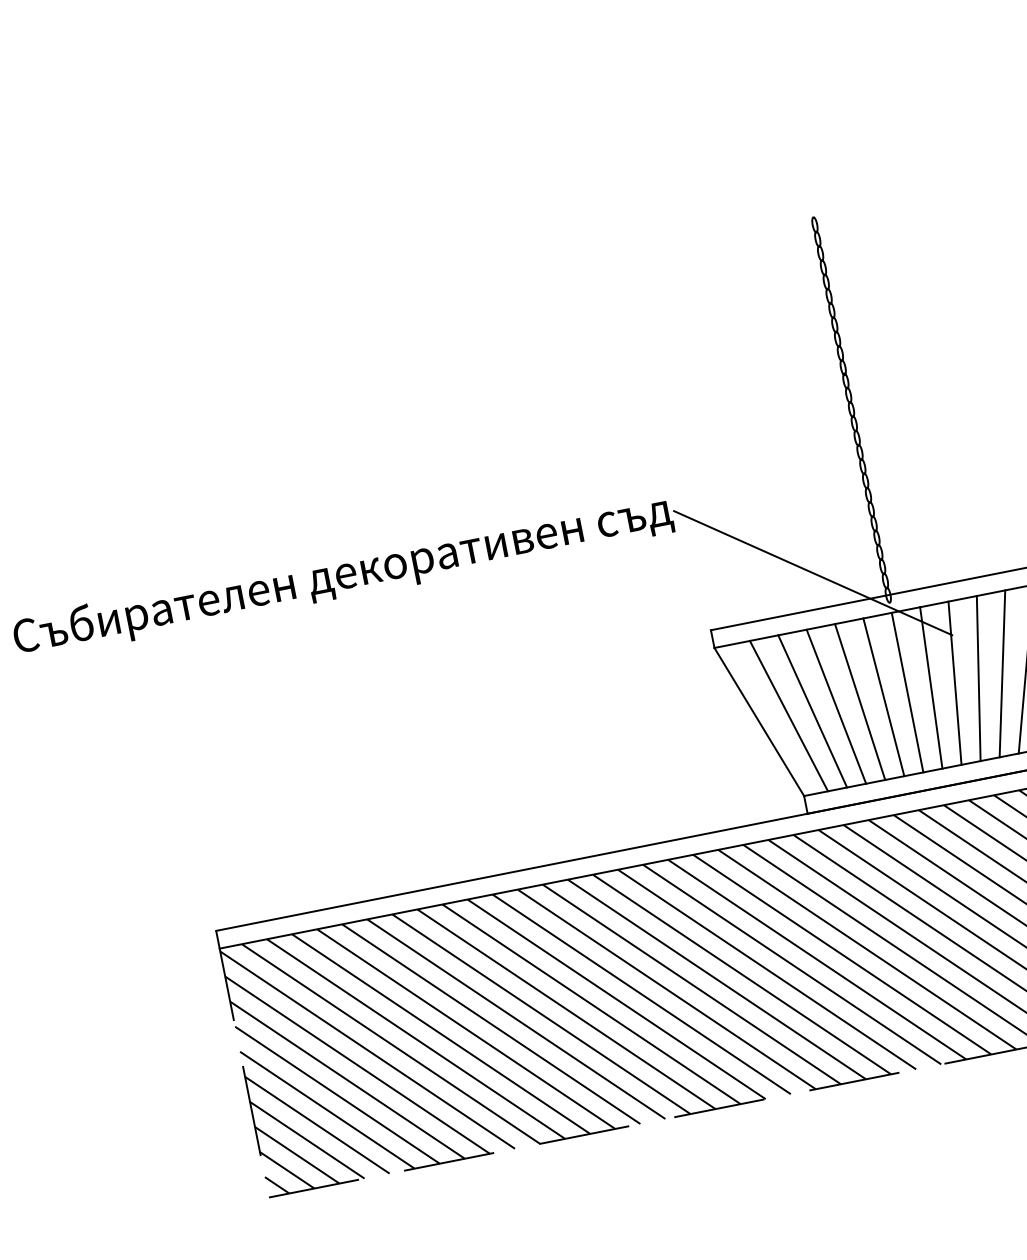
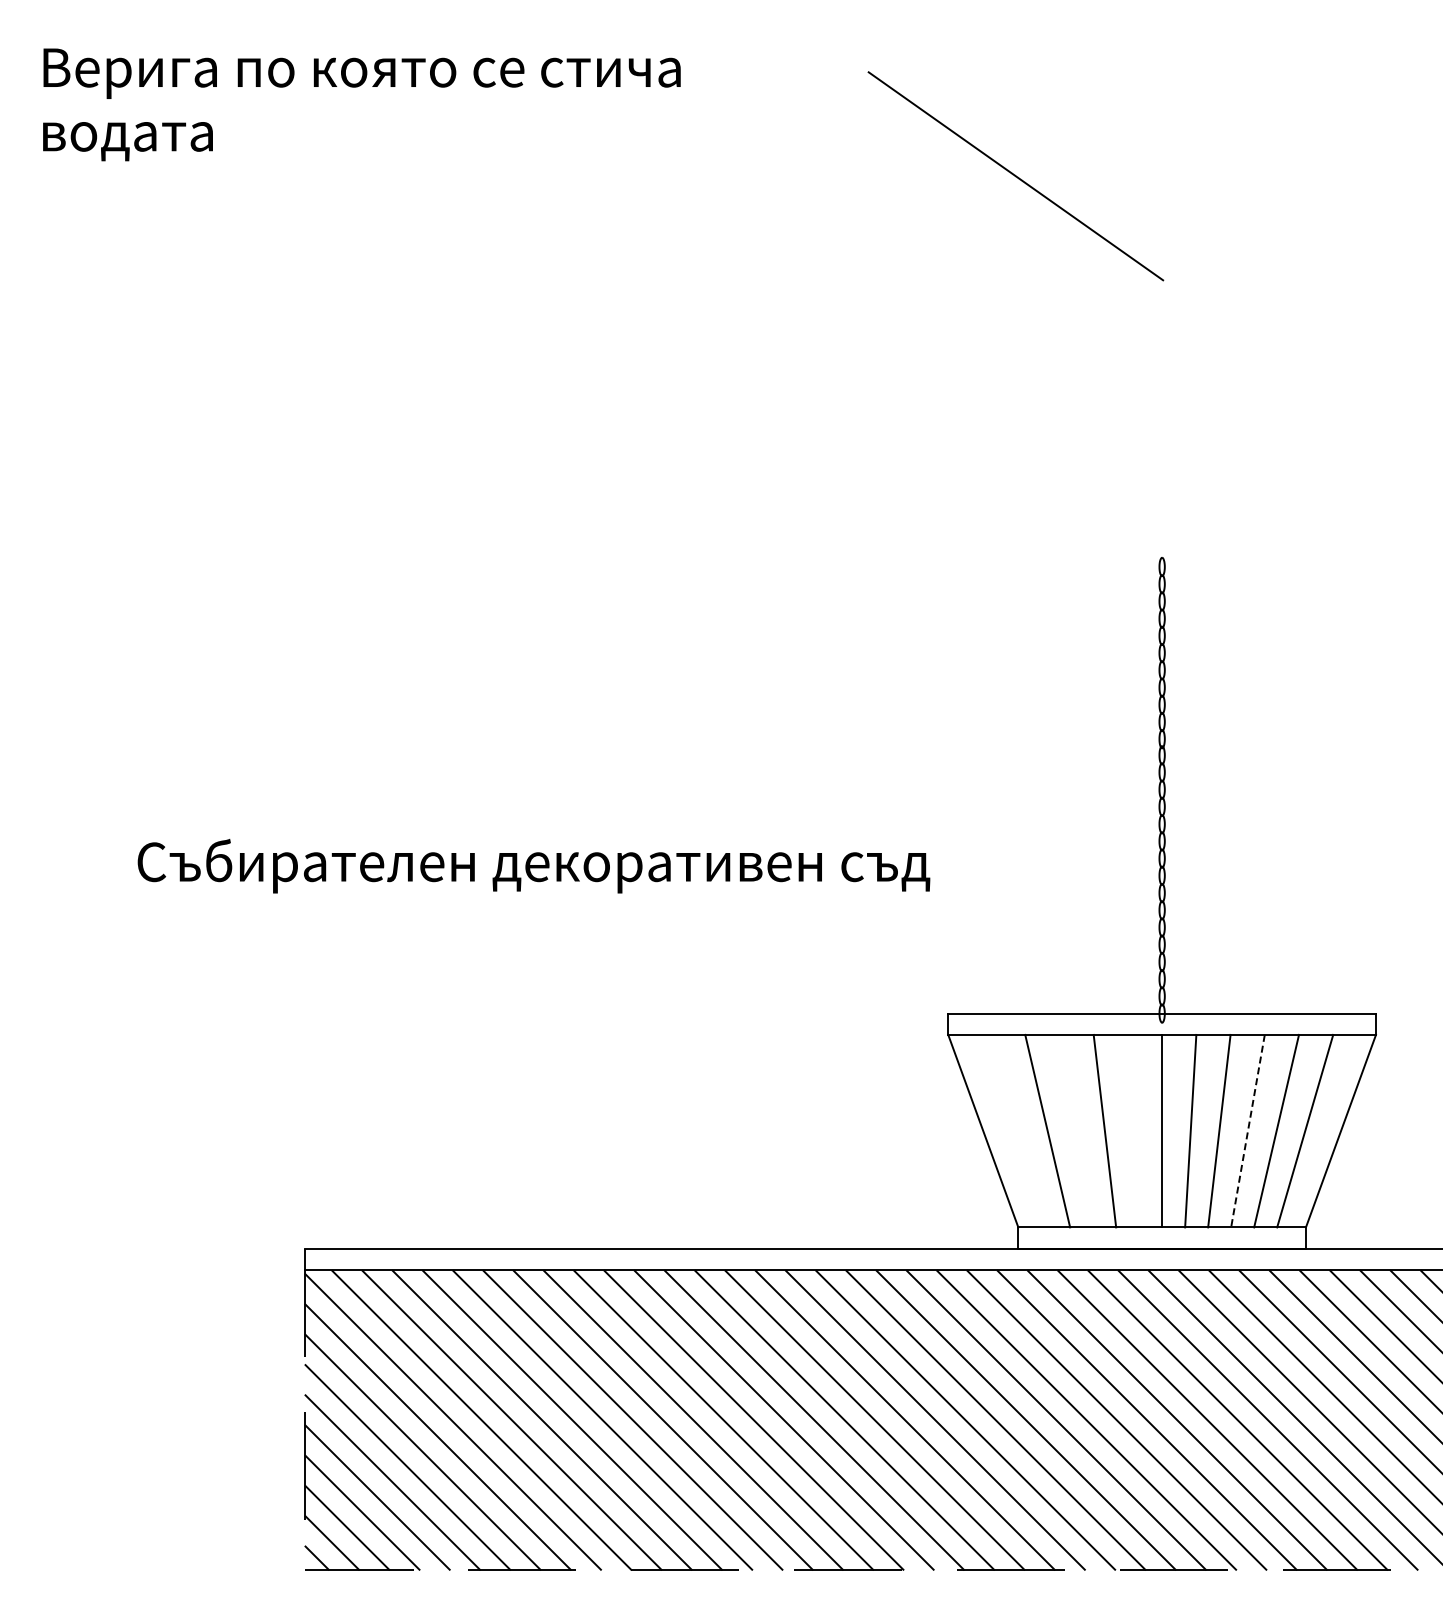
line: (812, 573) -> (1079, 970), removed
line: (978, 678) -> (1247, 1131), solid -> dashed
line: (883, 696) -> (1133, 1130), removed
line: (836, 706) -> (1076, 1130), removed
line: (789, 715) -> (1019, 1130), removed

